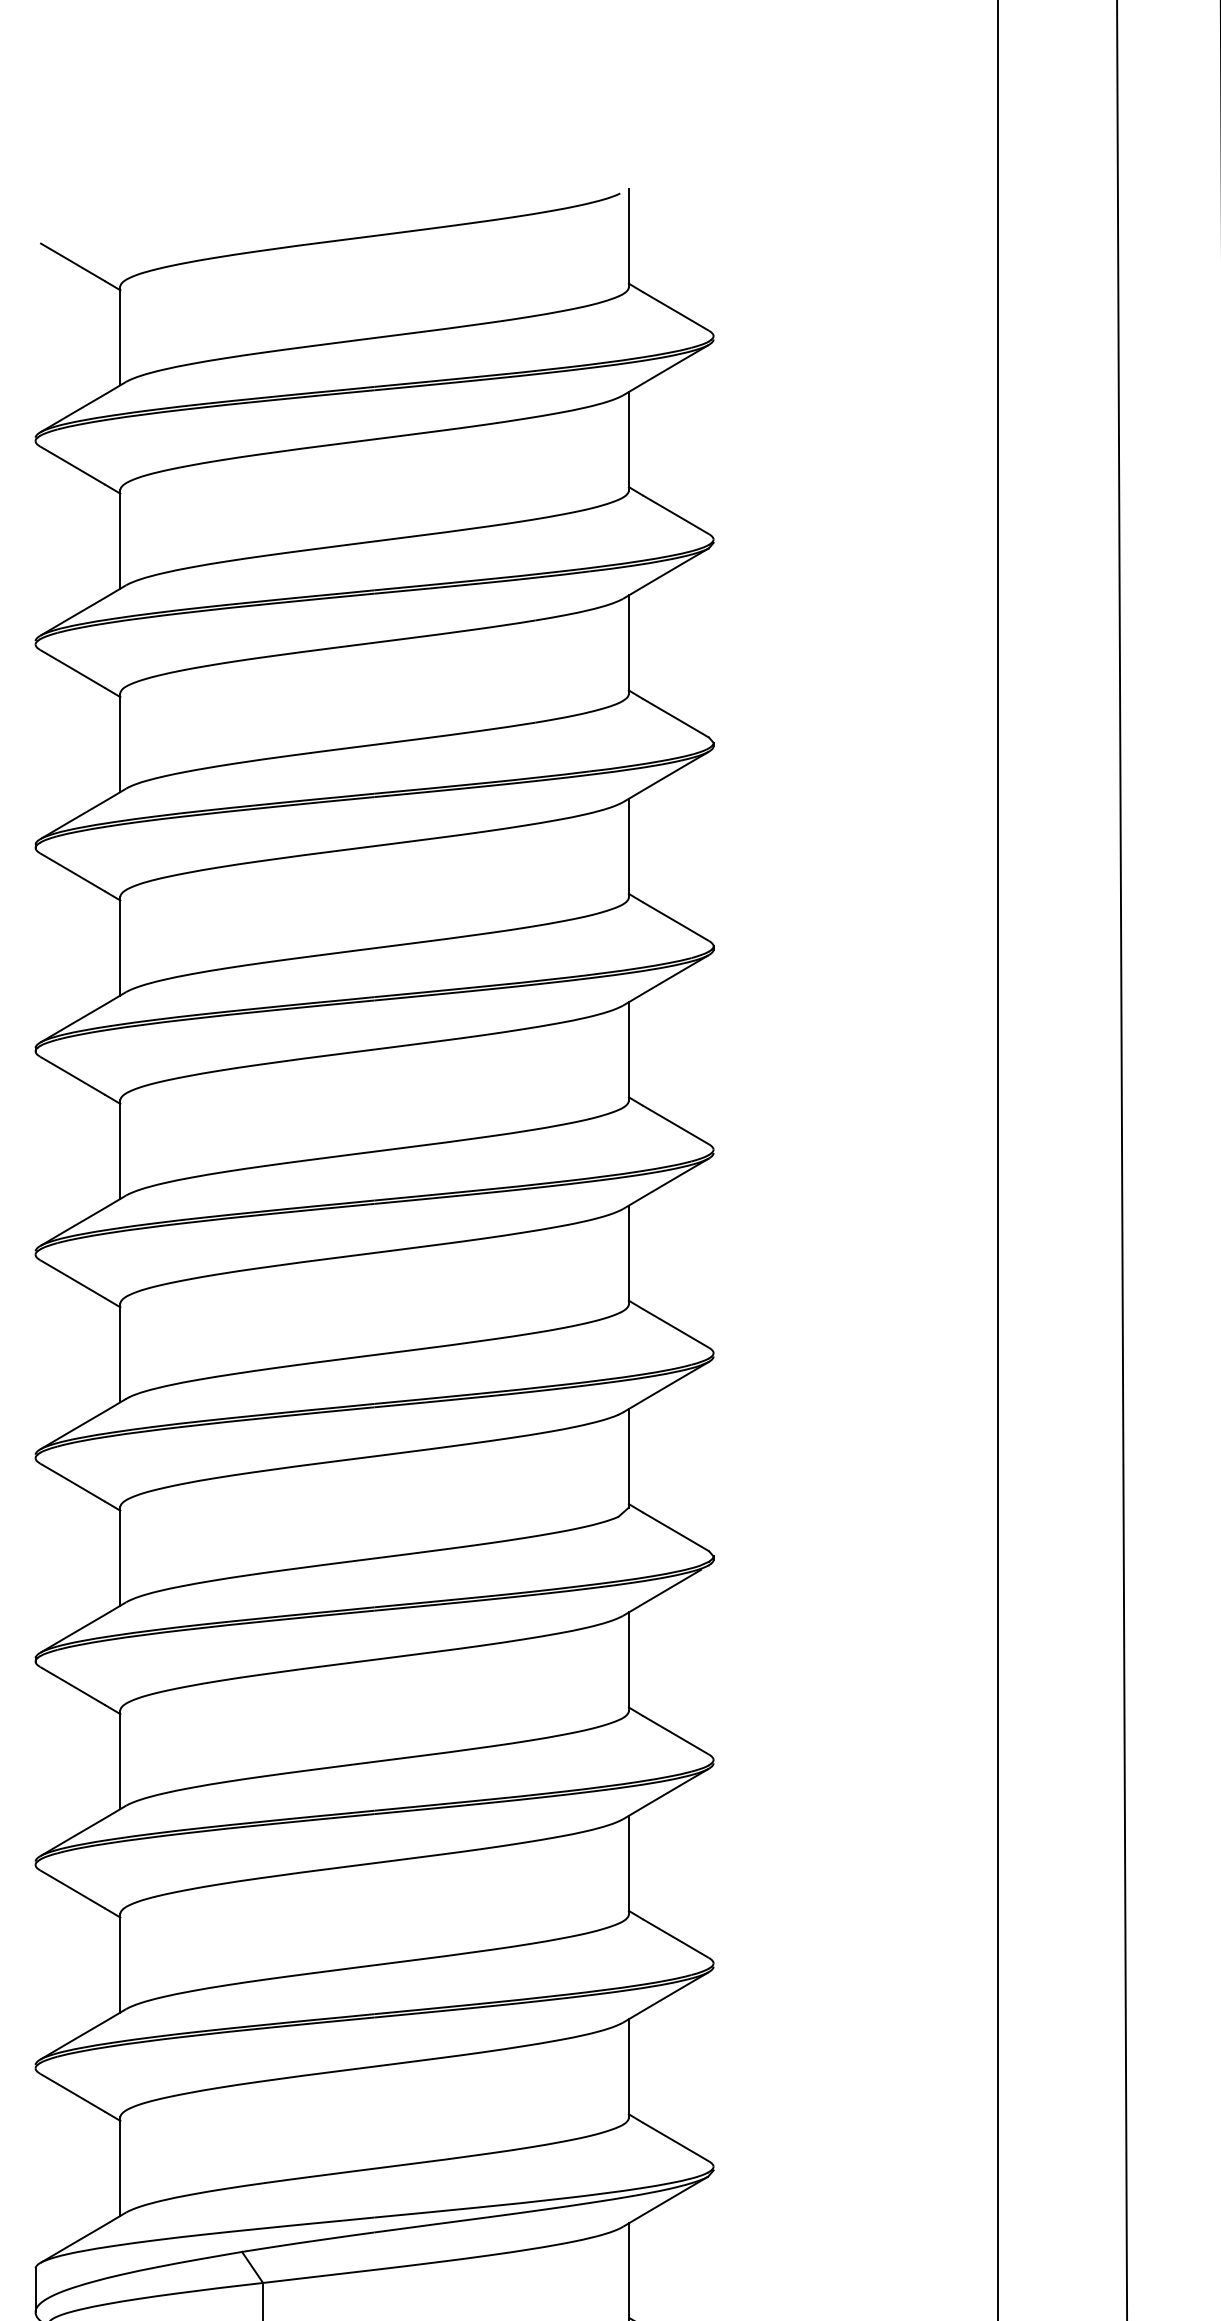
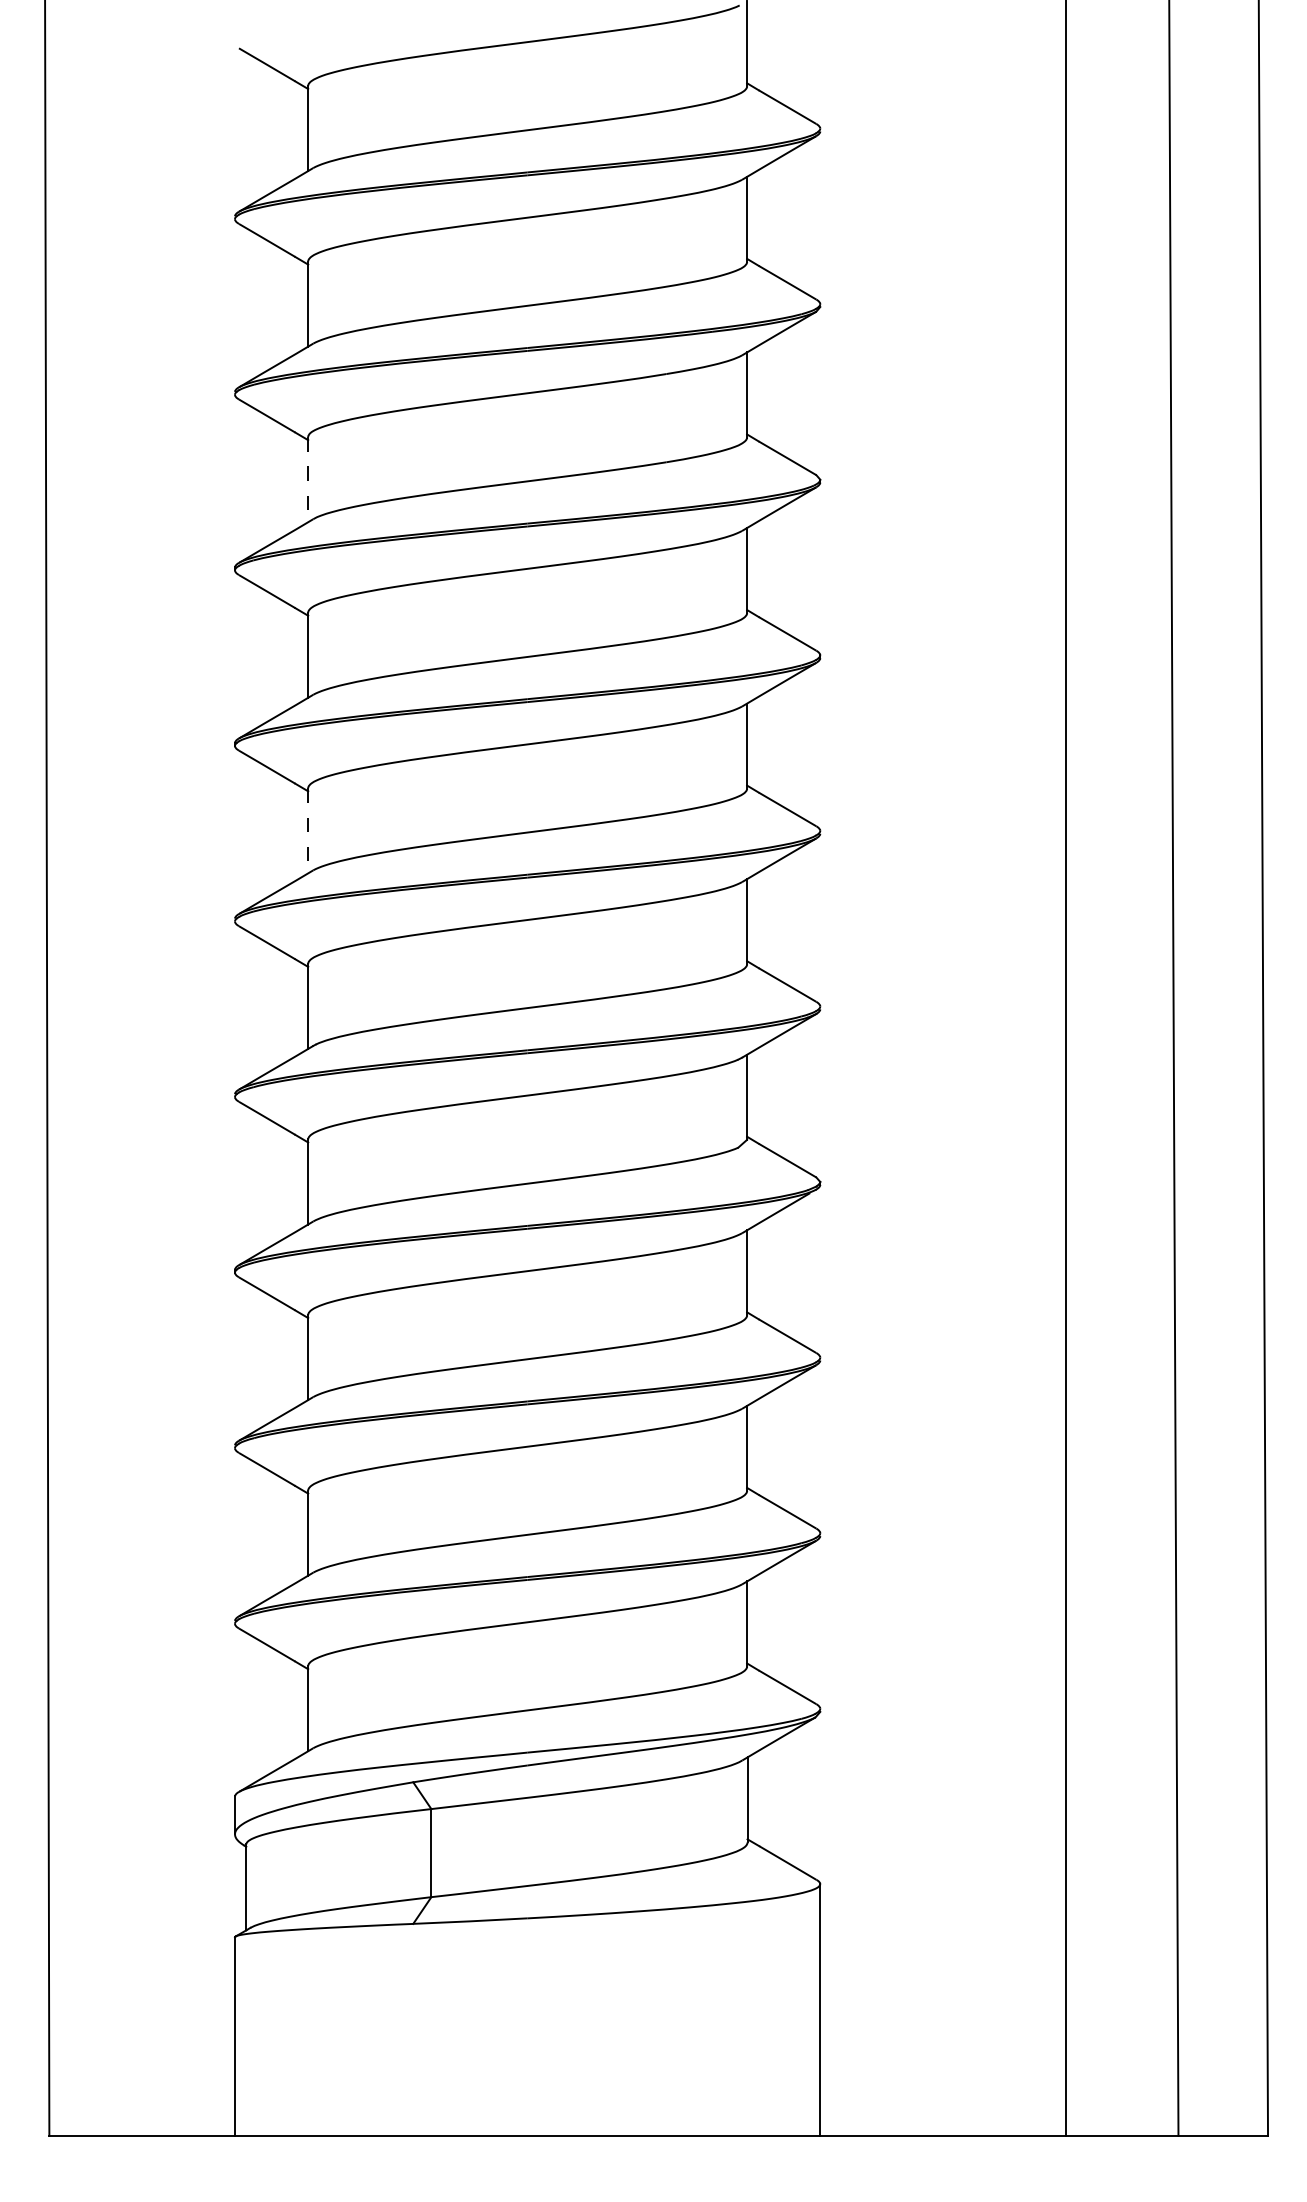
line: (120, 742) -> (308, 479), solid -> dashed
line: (120, 1149) -> (308, 830), solid -> dashed

